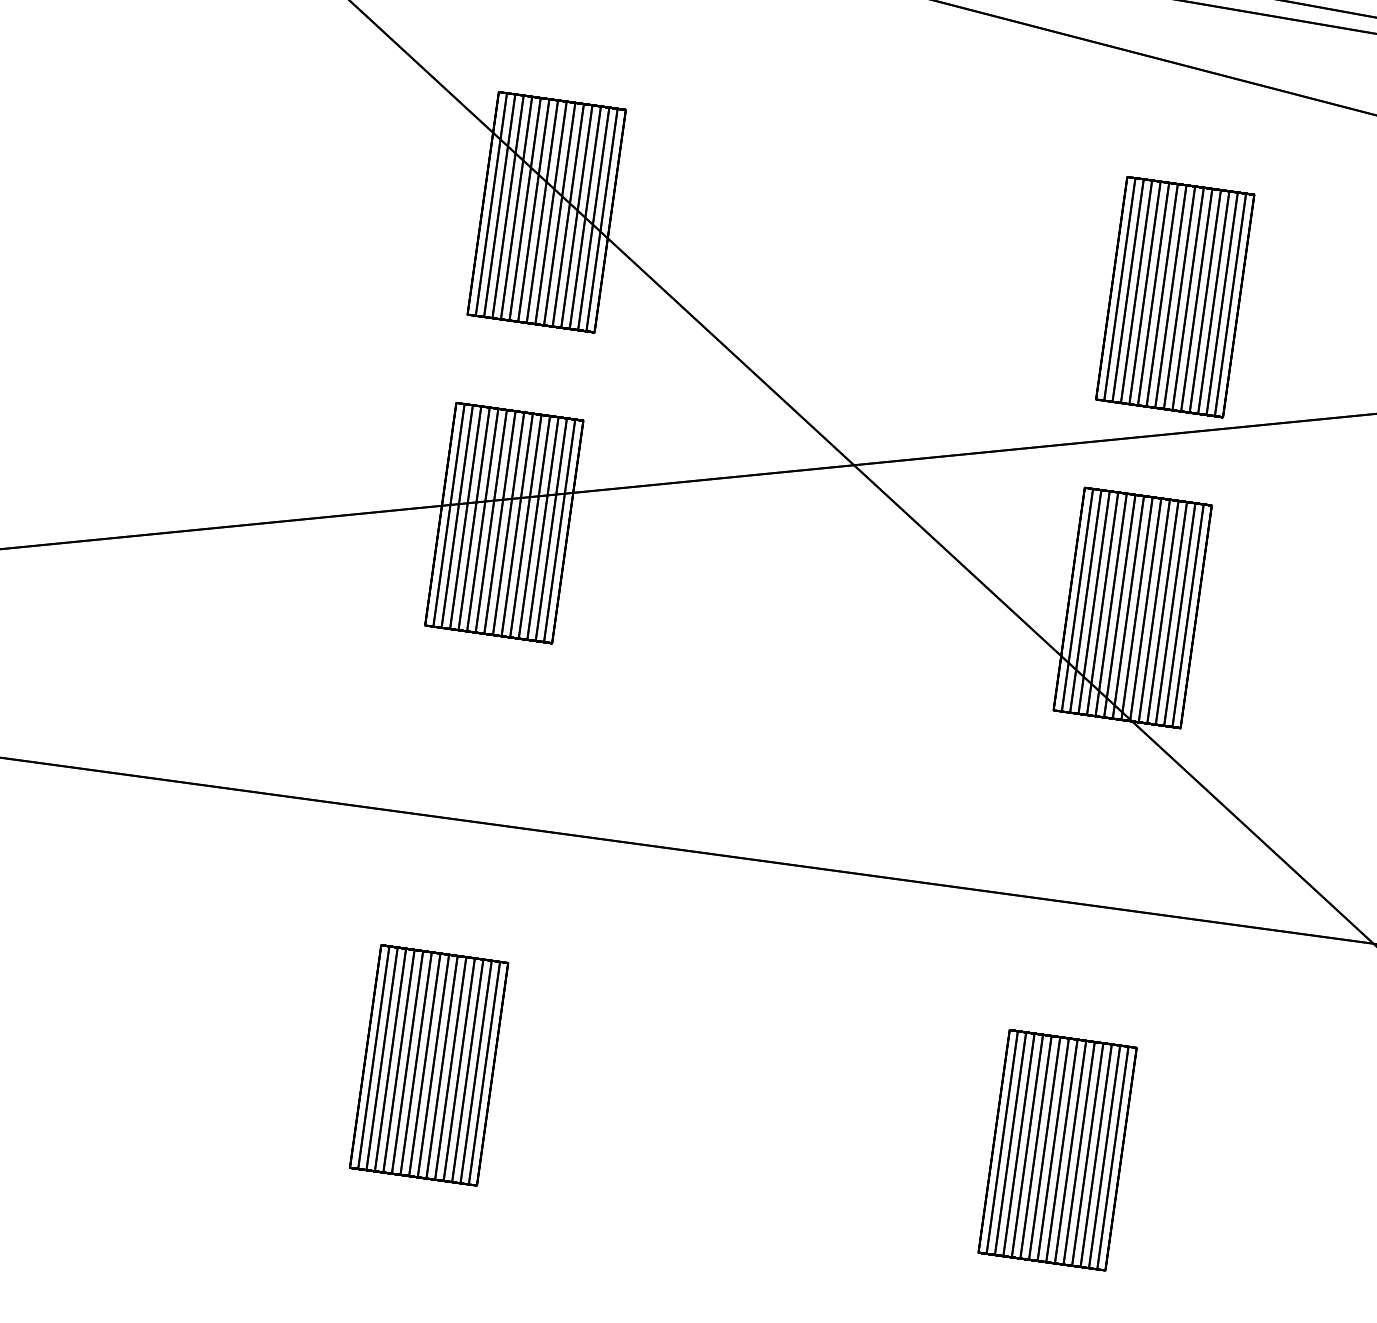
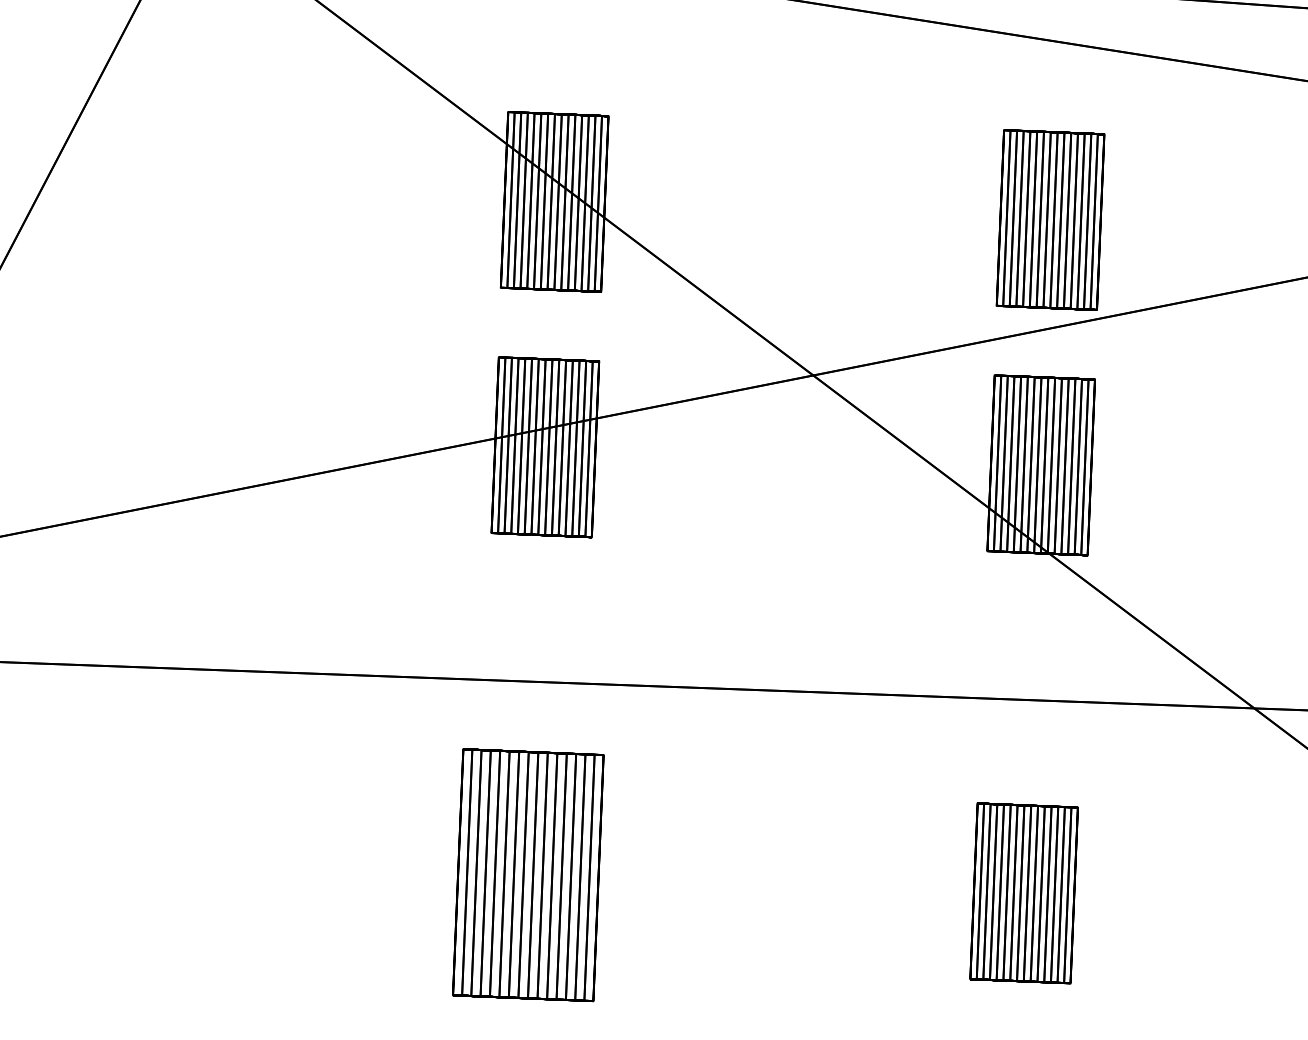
part: (428, 1065) -> (527, 875), size x1.4

